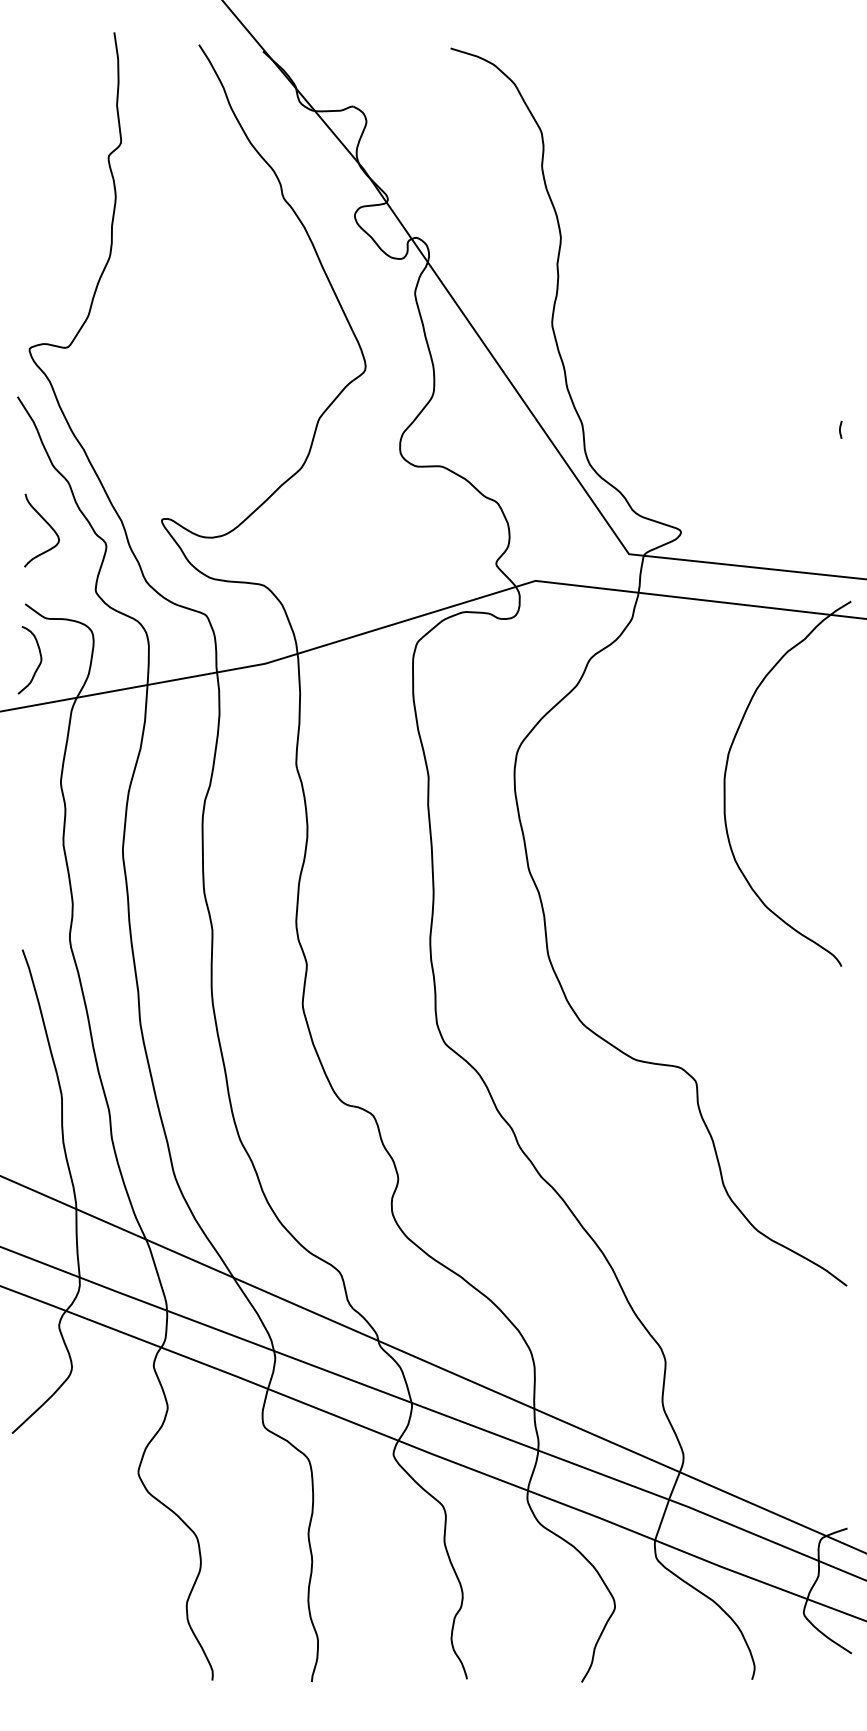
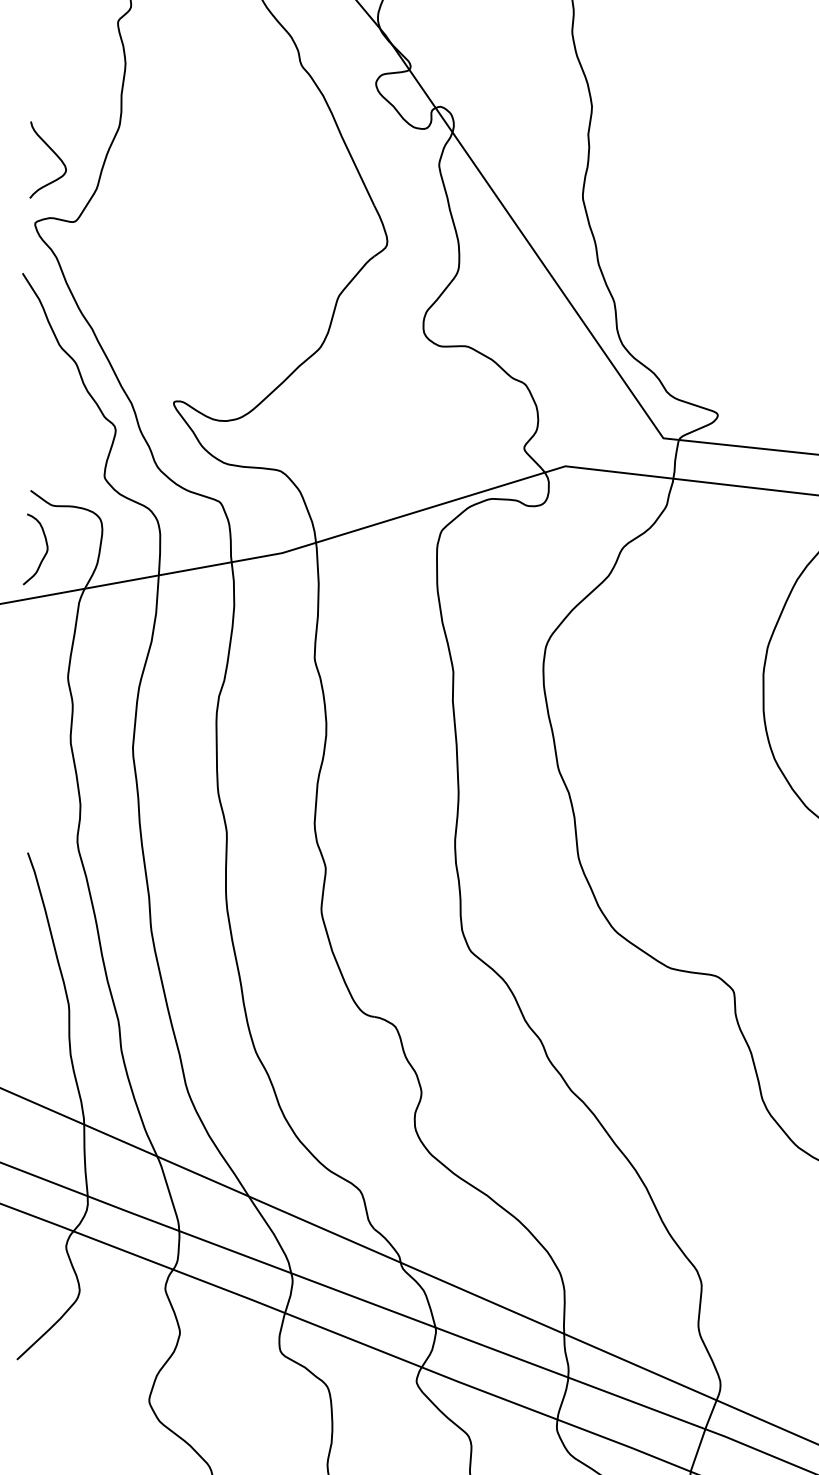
curve: (47, 524) -> (53, 153), moved

